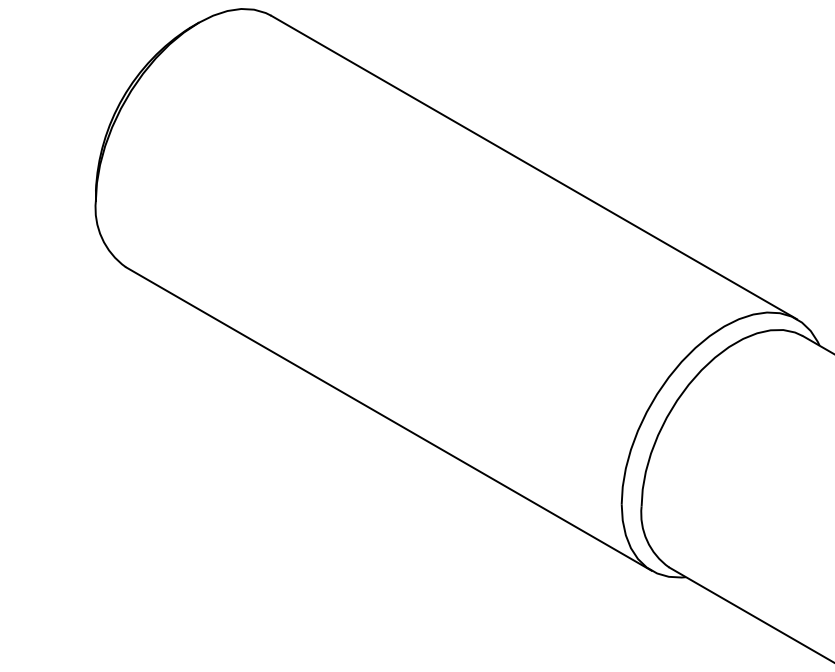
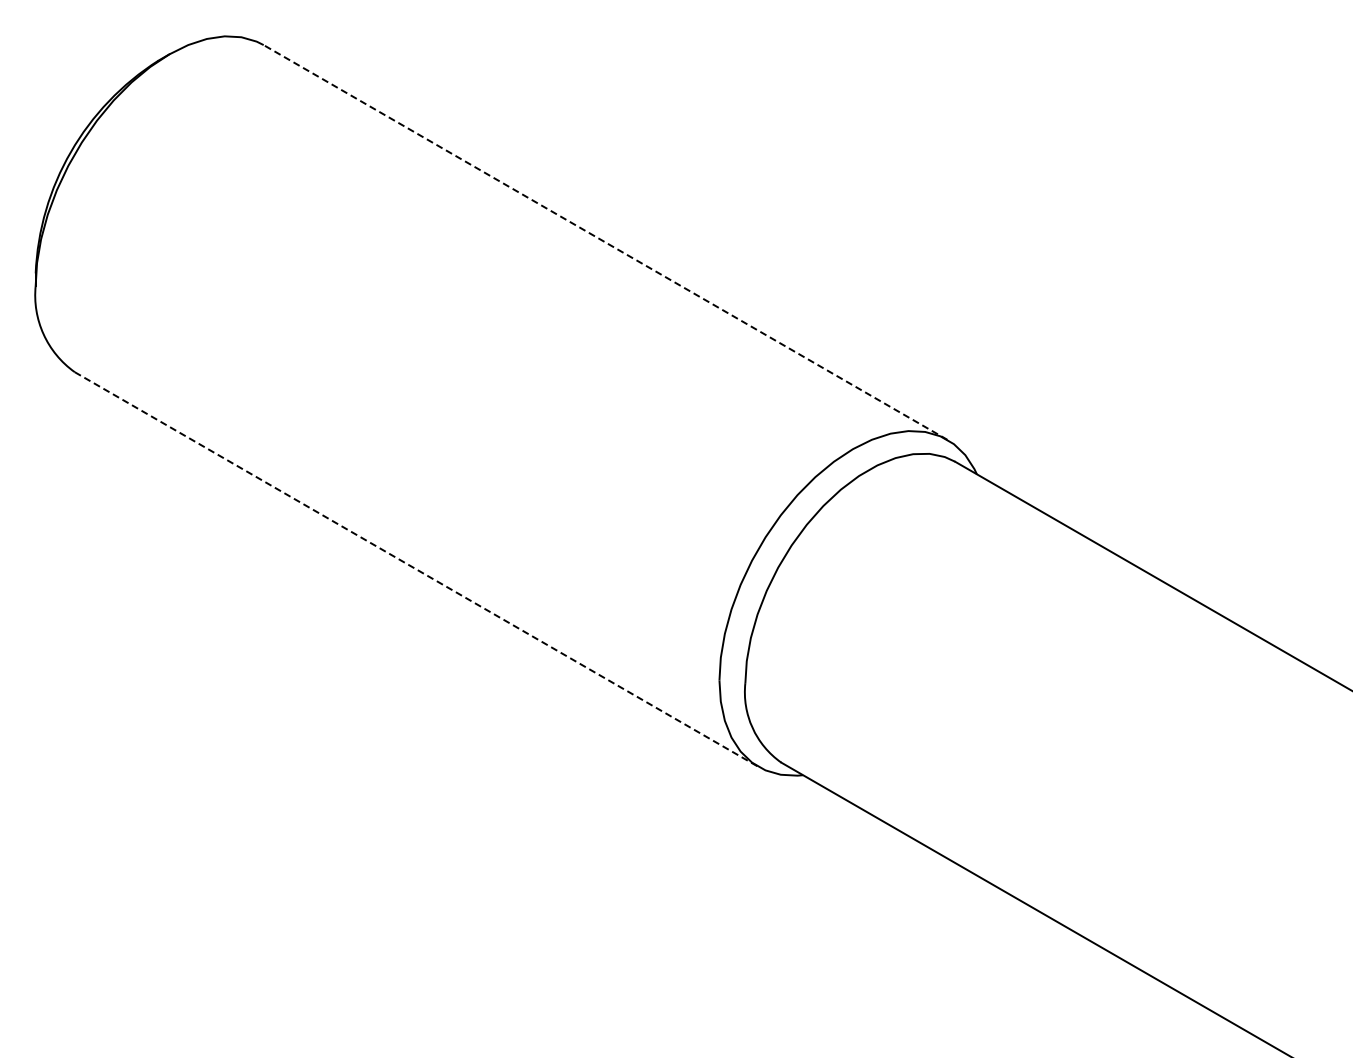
line: (534, 167) -> (605, 242), solid -> dashed
line: (388, 418) -> (416, 569), solid -> dashed

